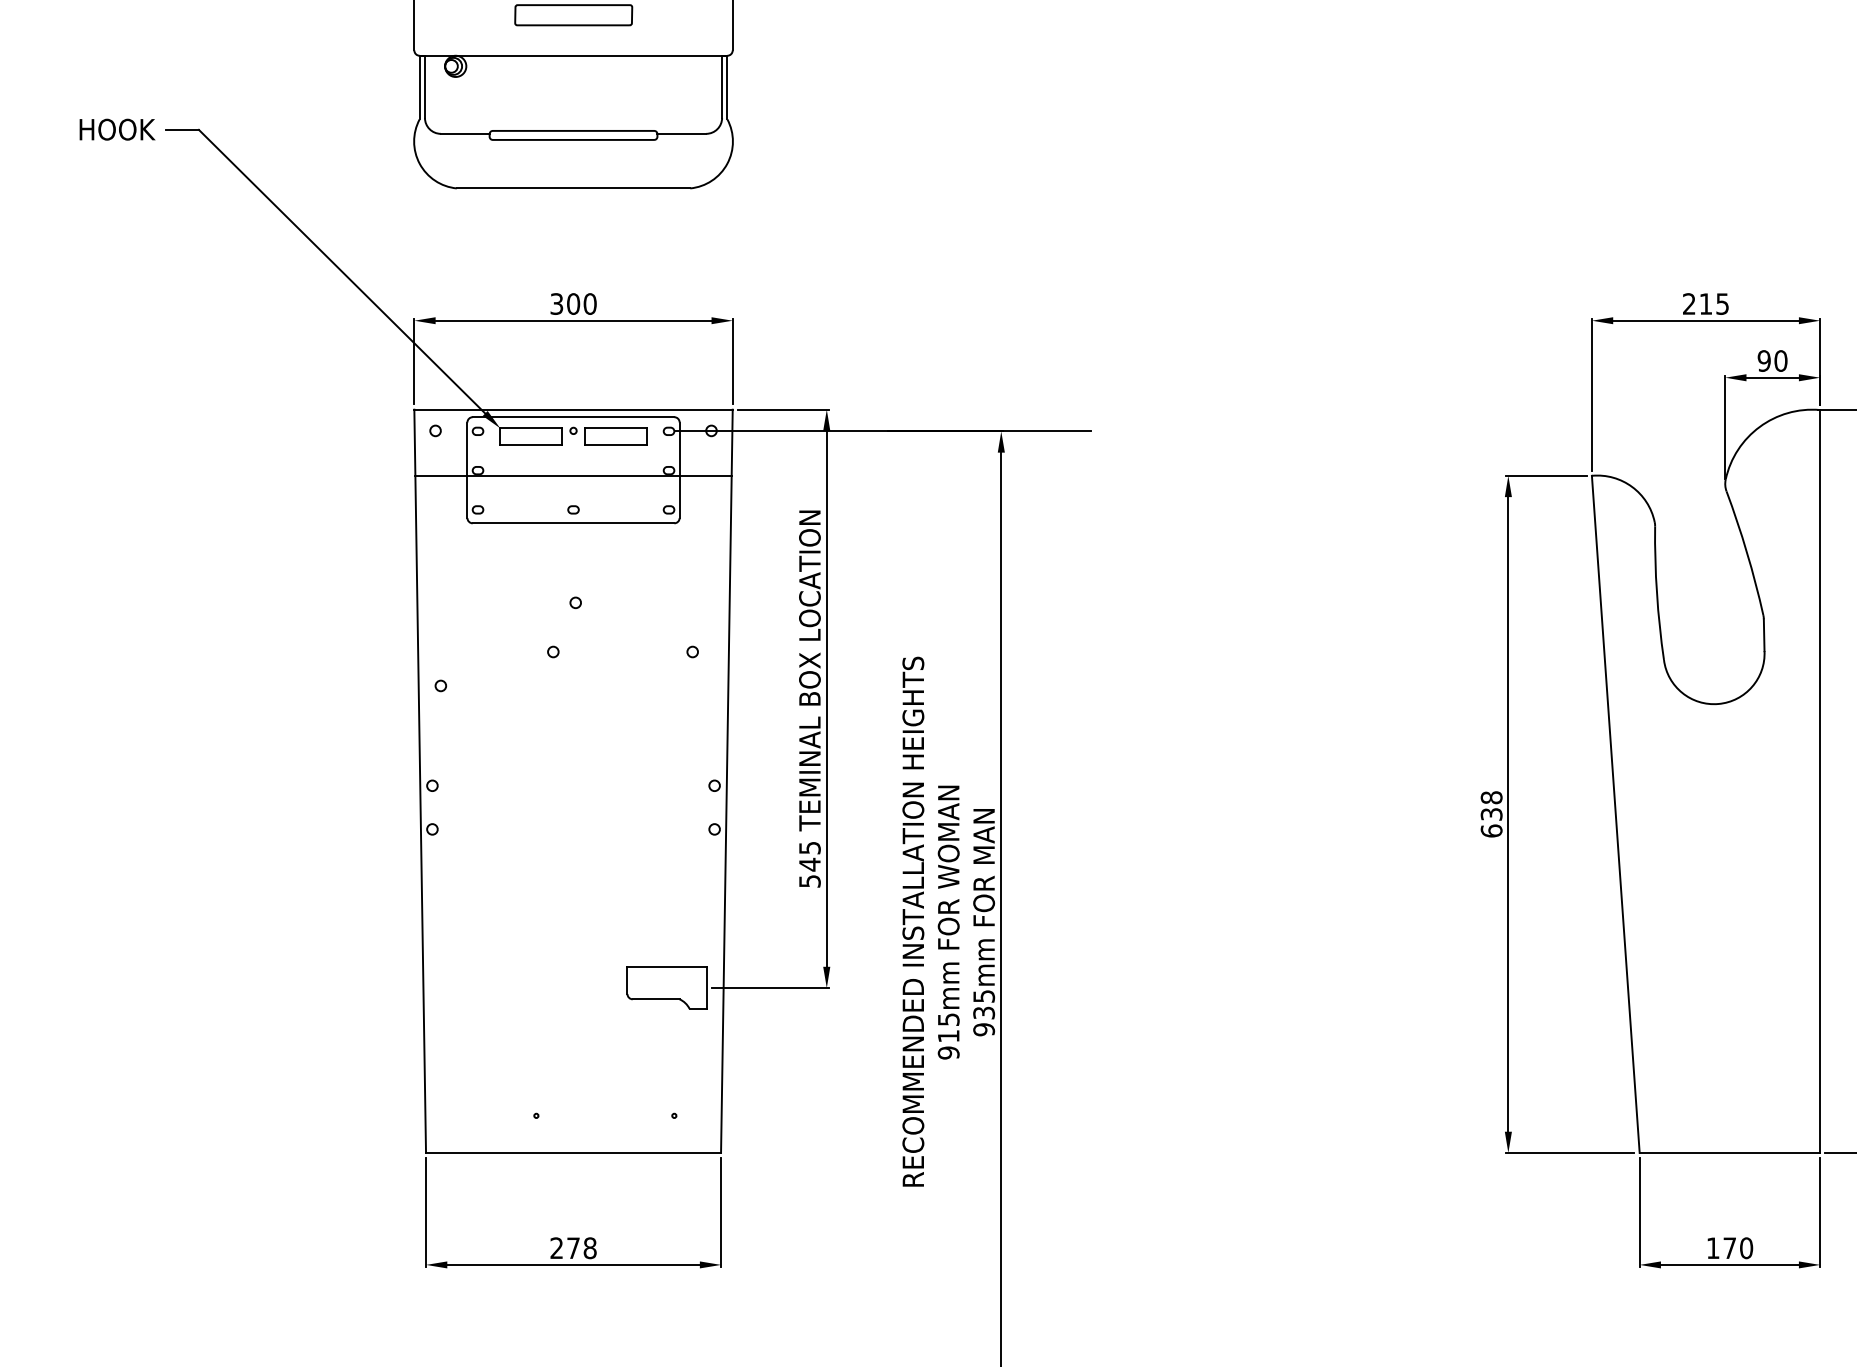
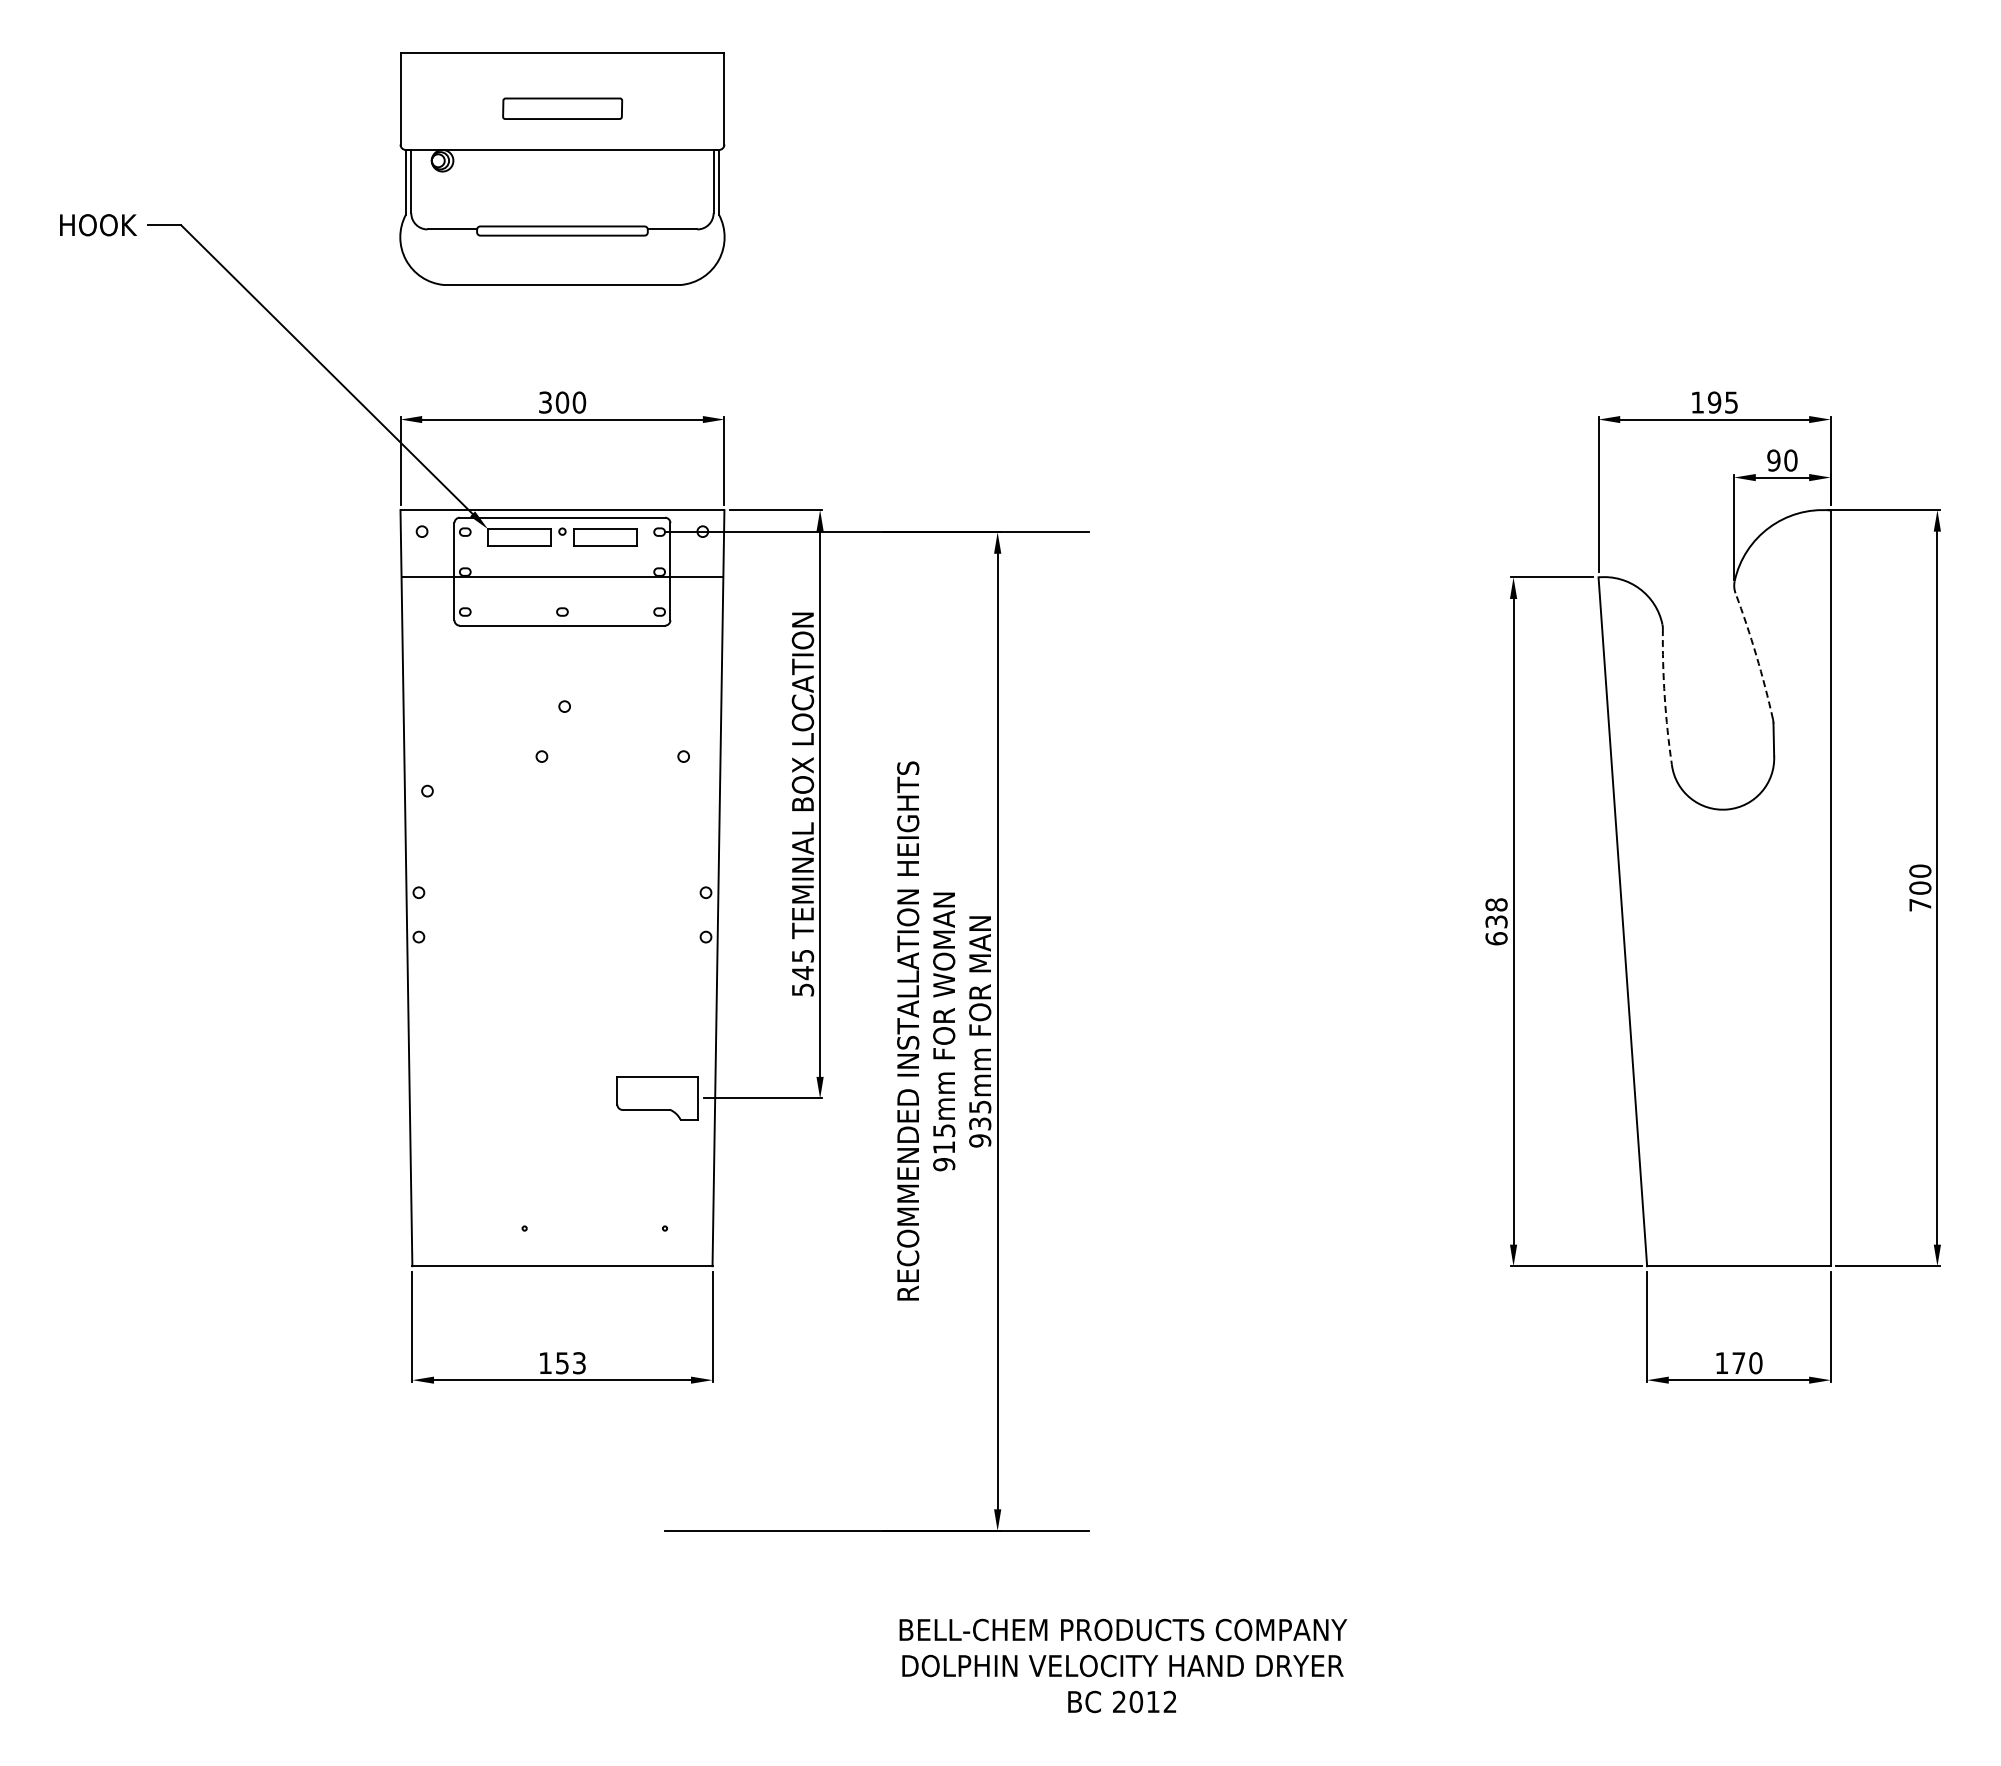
text: (1698, 303) -> (1706, 402), 215 -> 195
arc: (1747, 552) -> (1756, 655), solid -> dashed
arc: (1656, 593) -> (1664, 697), solid -> dashed
text: (573, 1248) -> (562, 1363), 278 -> 153

